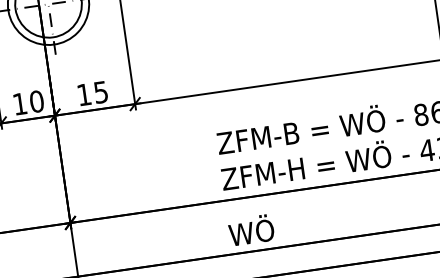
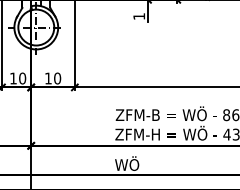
text: (100, 92) -> (57, 78), 15 -> 10

